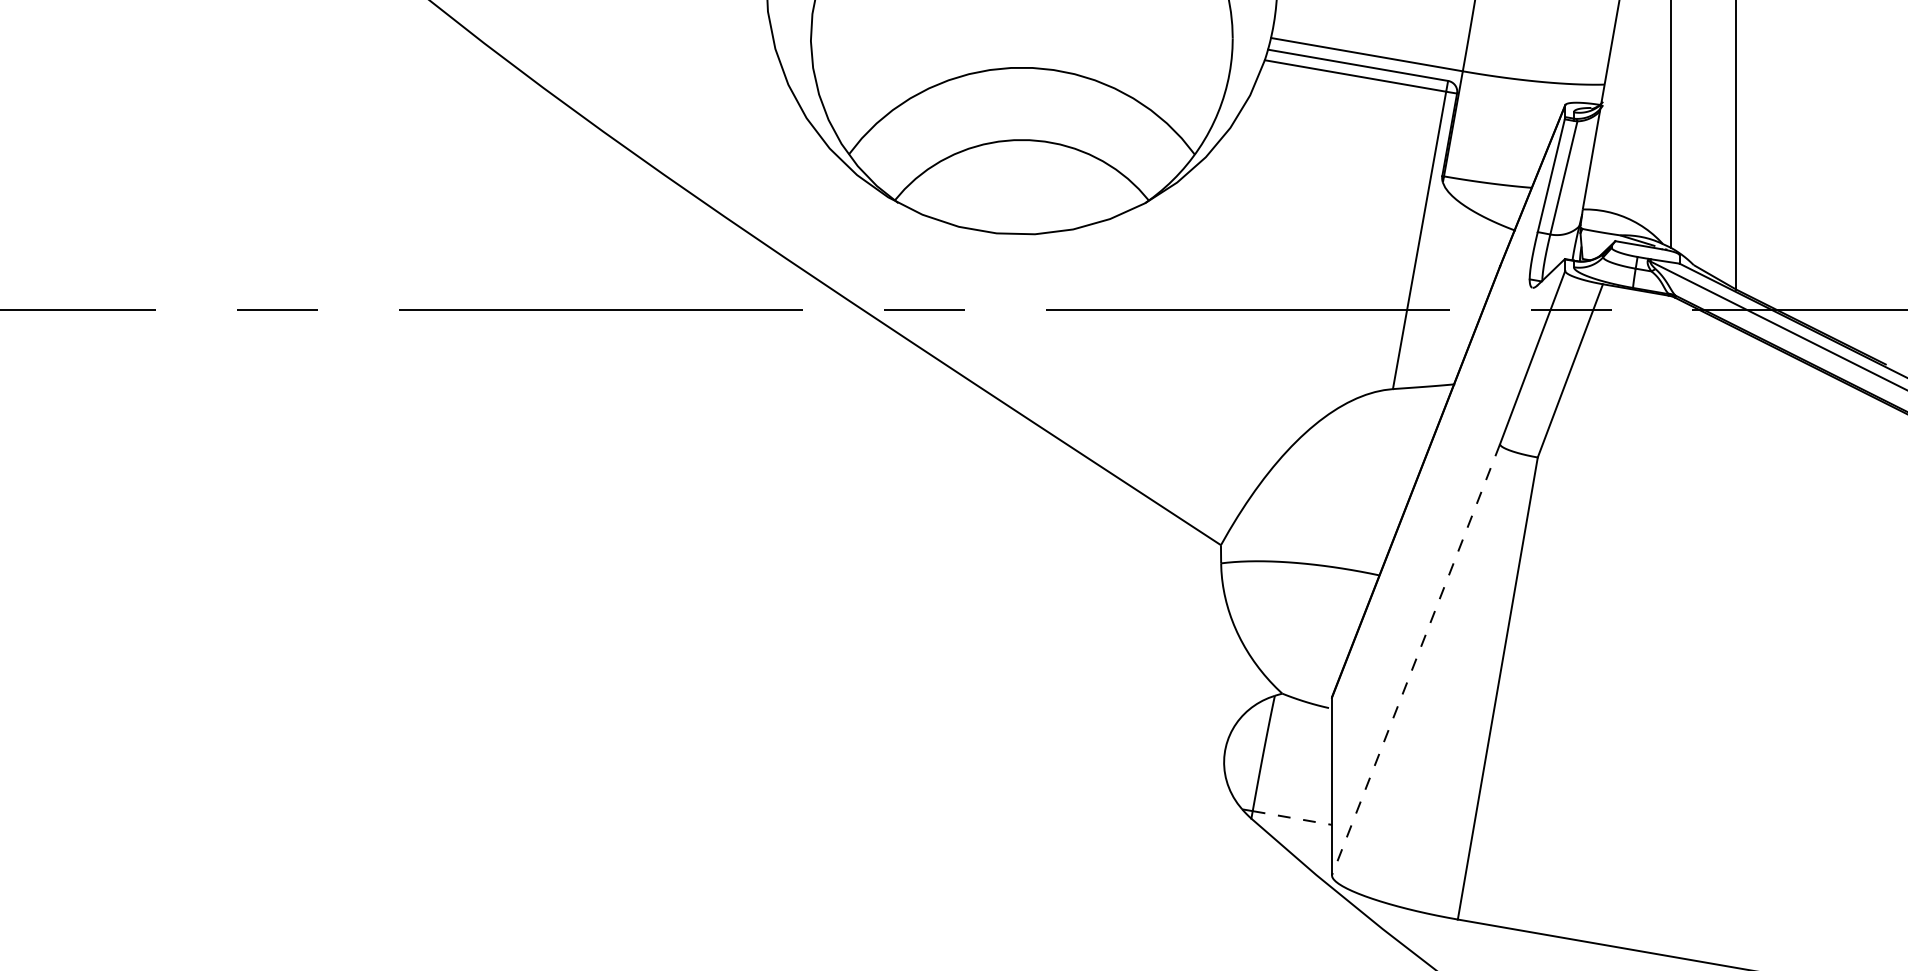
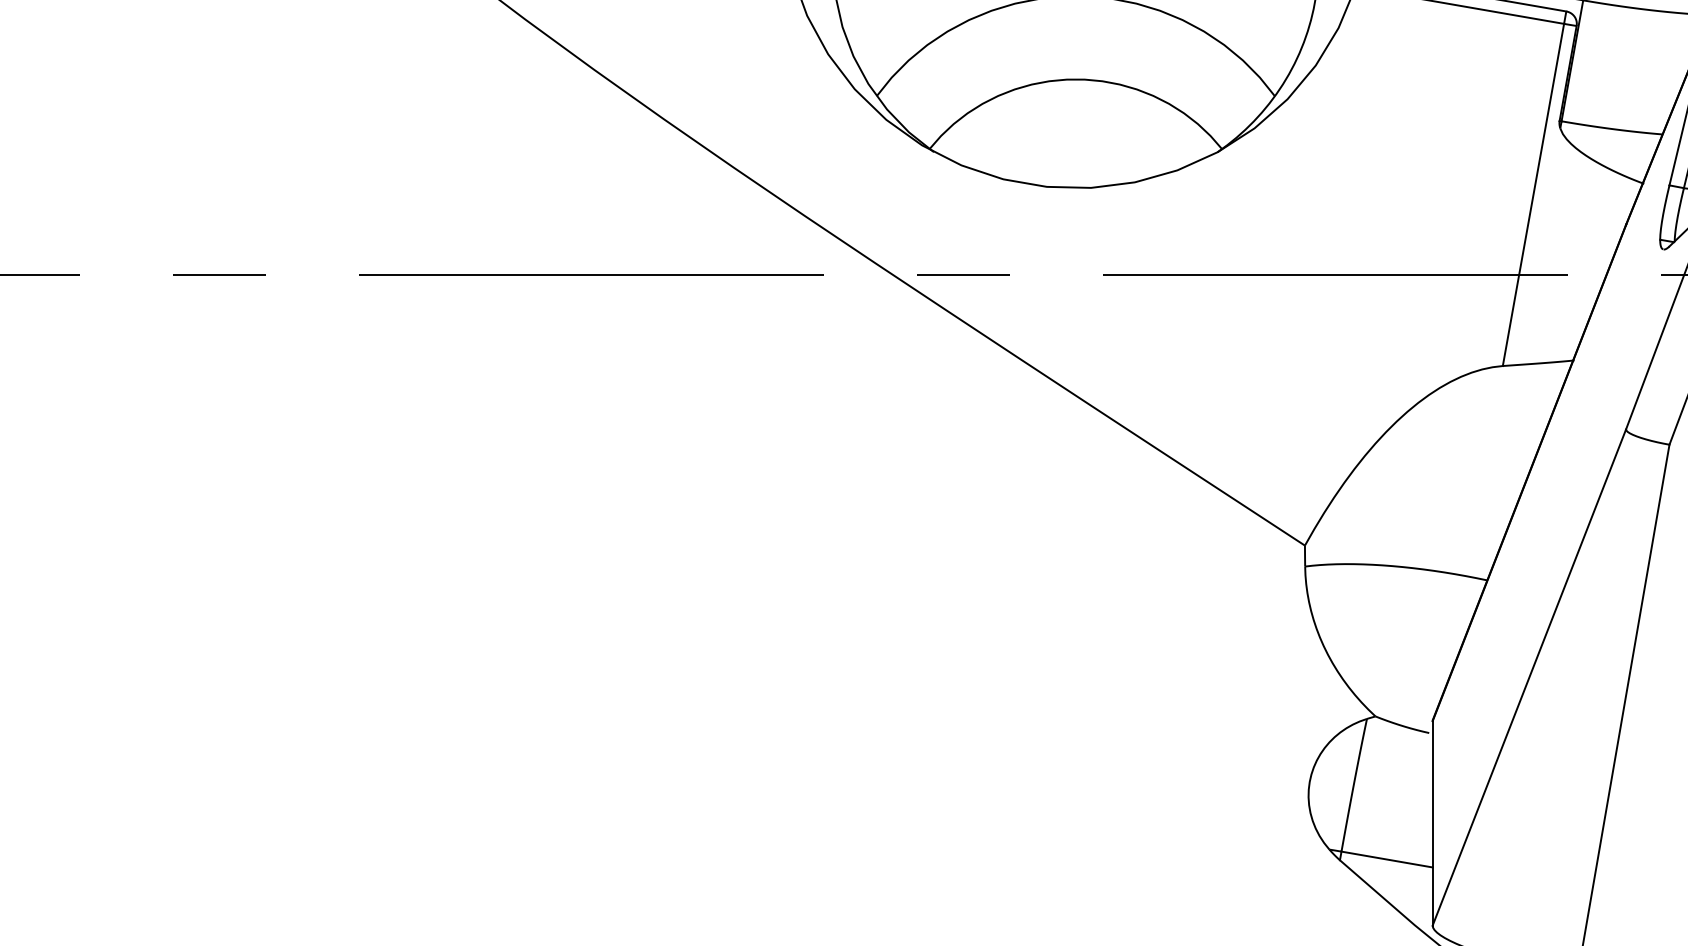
line: (1415, 660) -> (1528, 678), dashed -> solid
line: (1292, 818) -> (1387, 860), dashed -> solid

